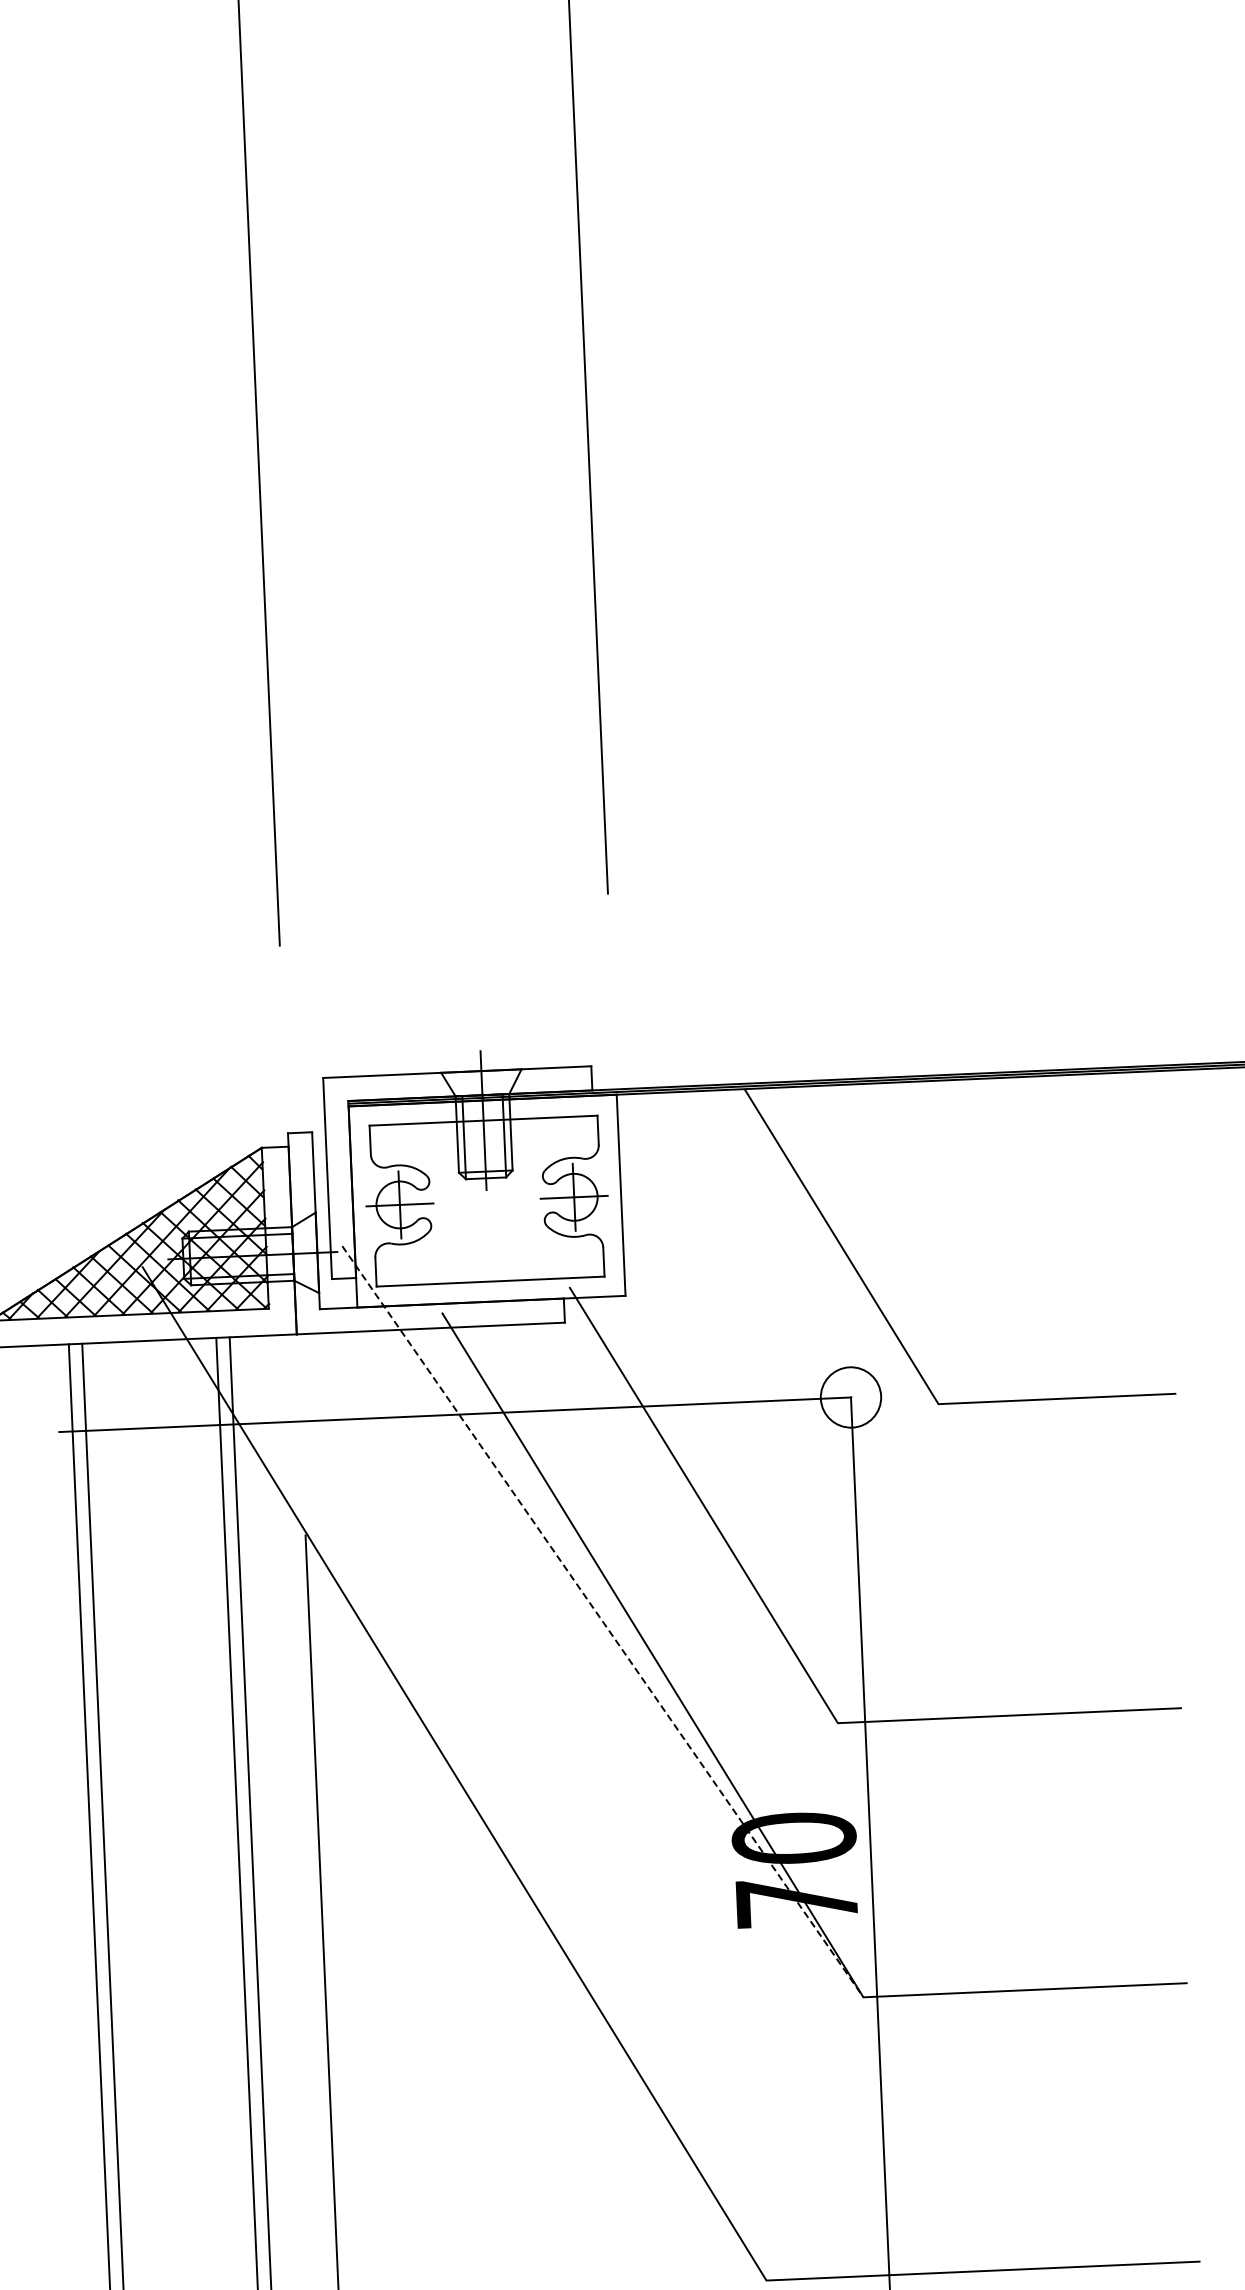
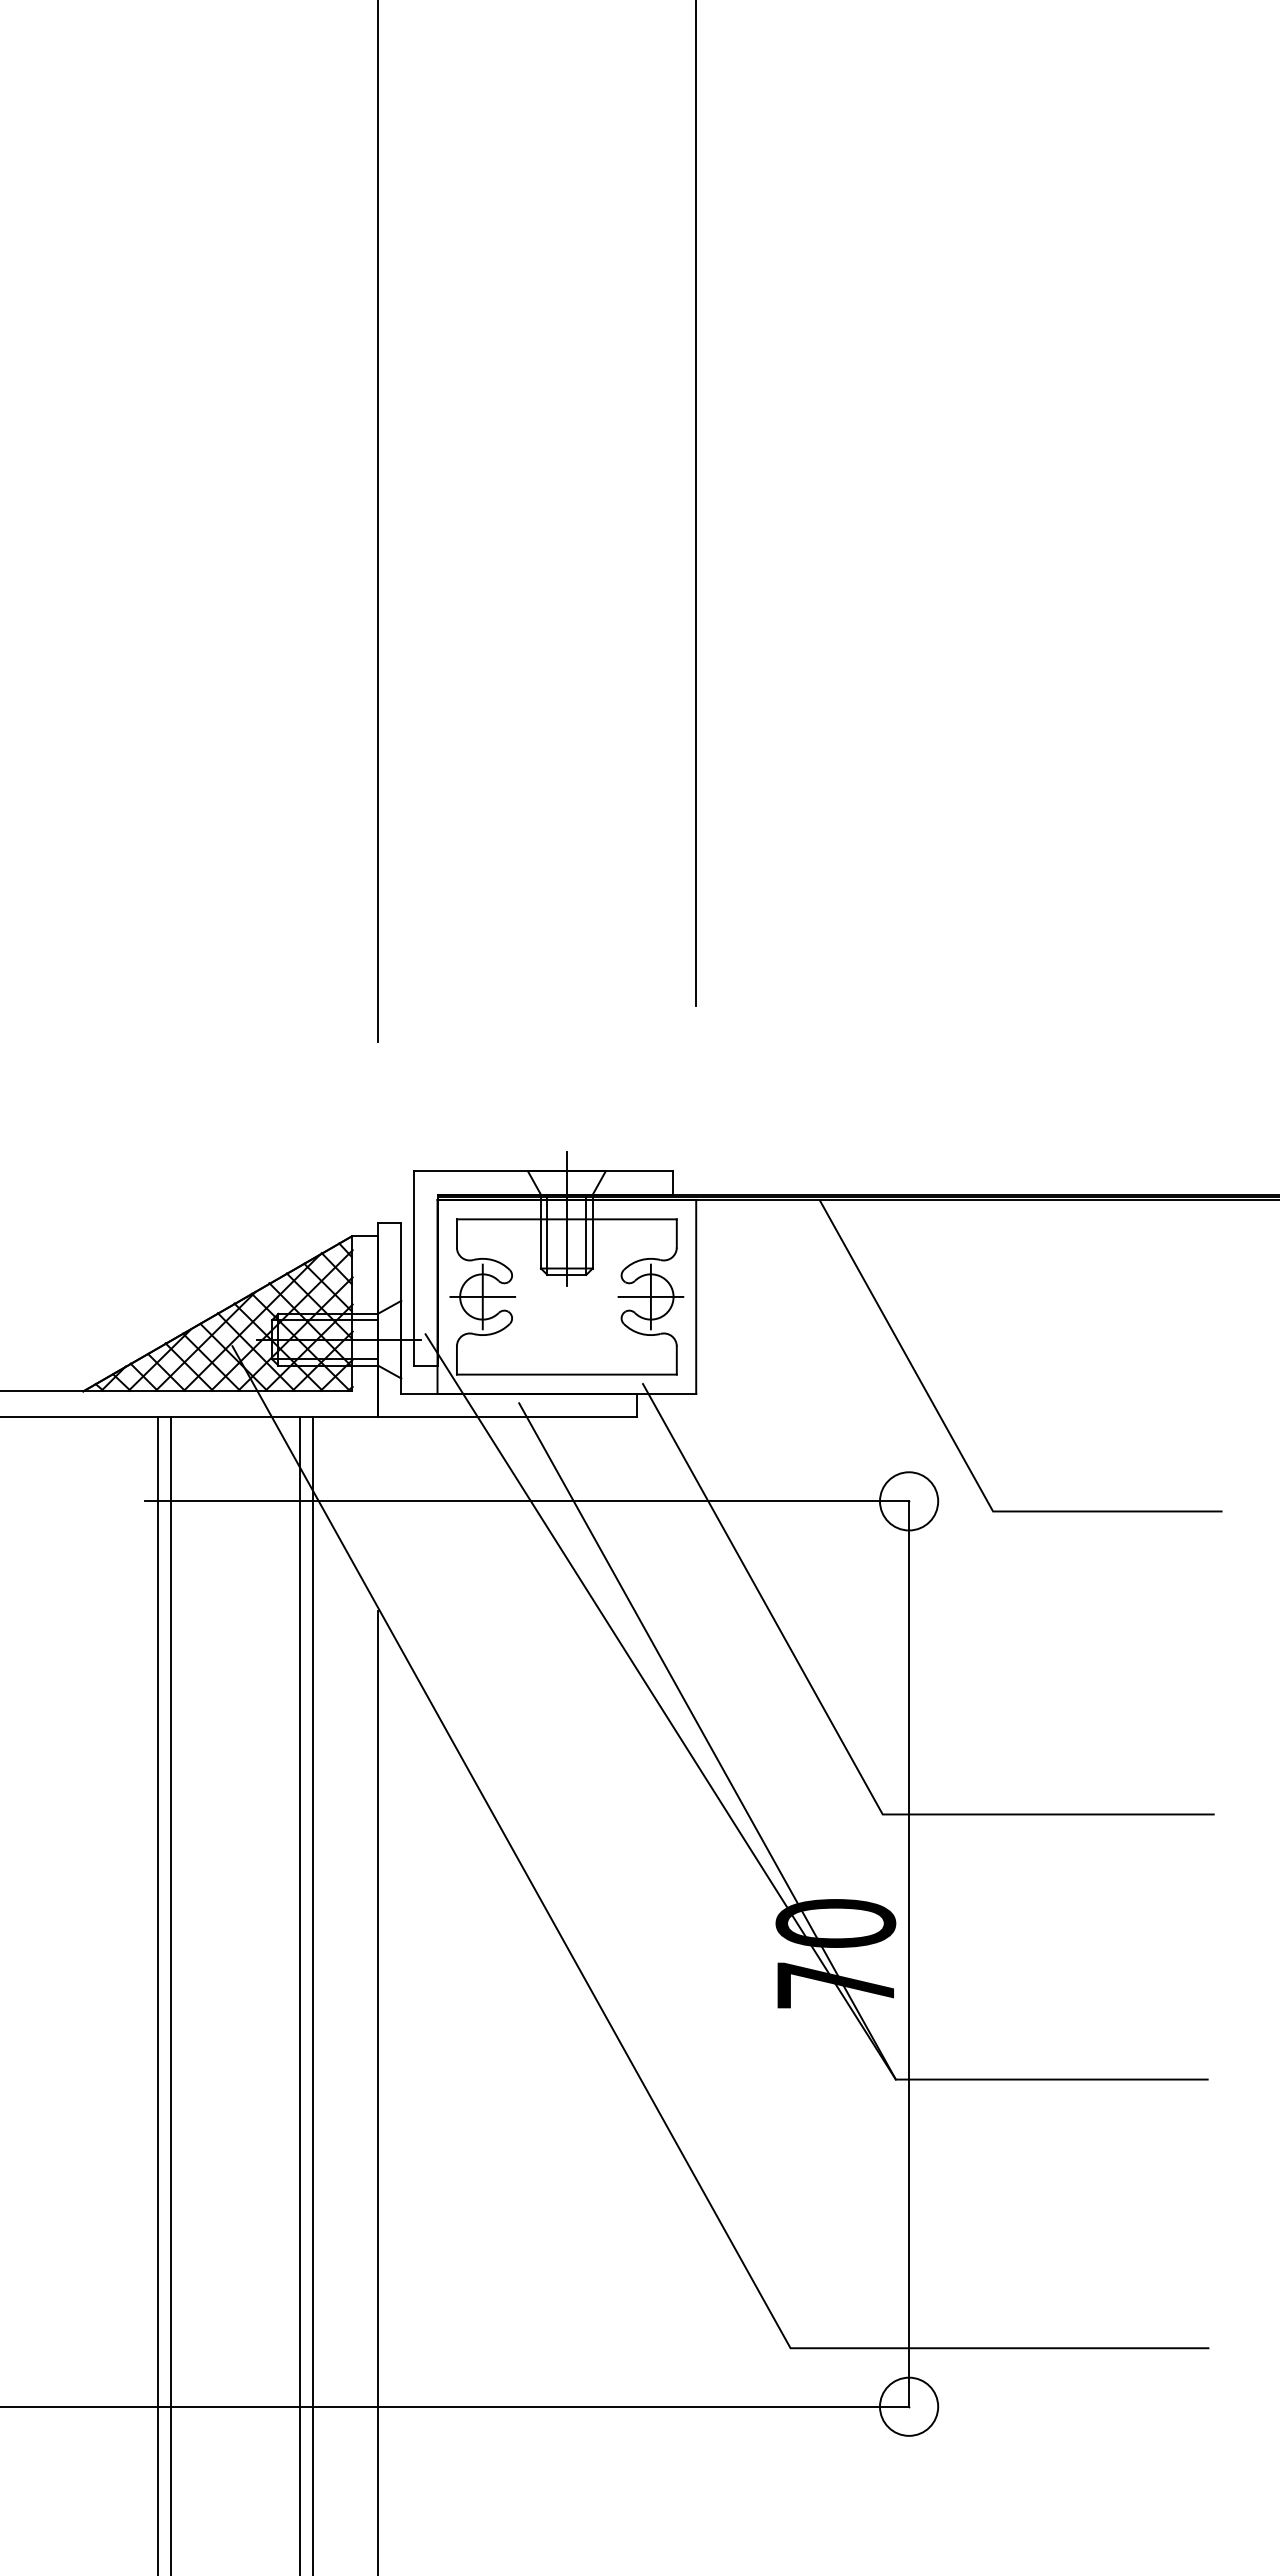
line: (602, 1621) -> (660, 1706), dashed -> solid

